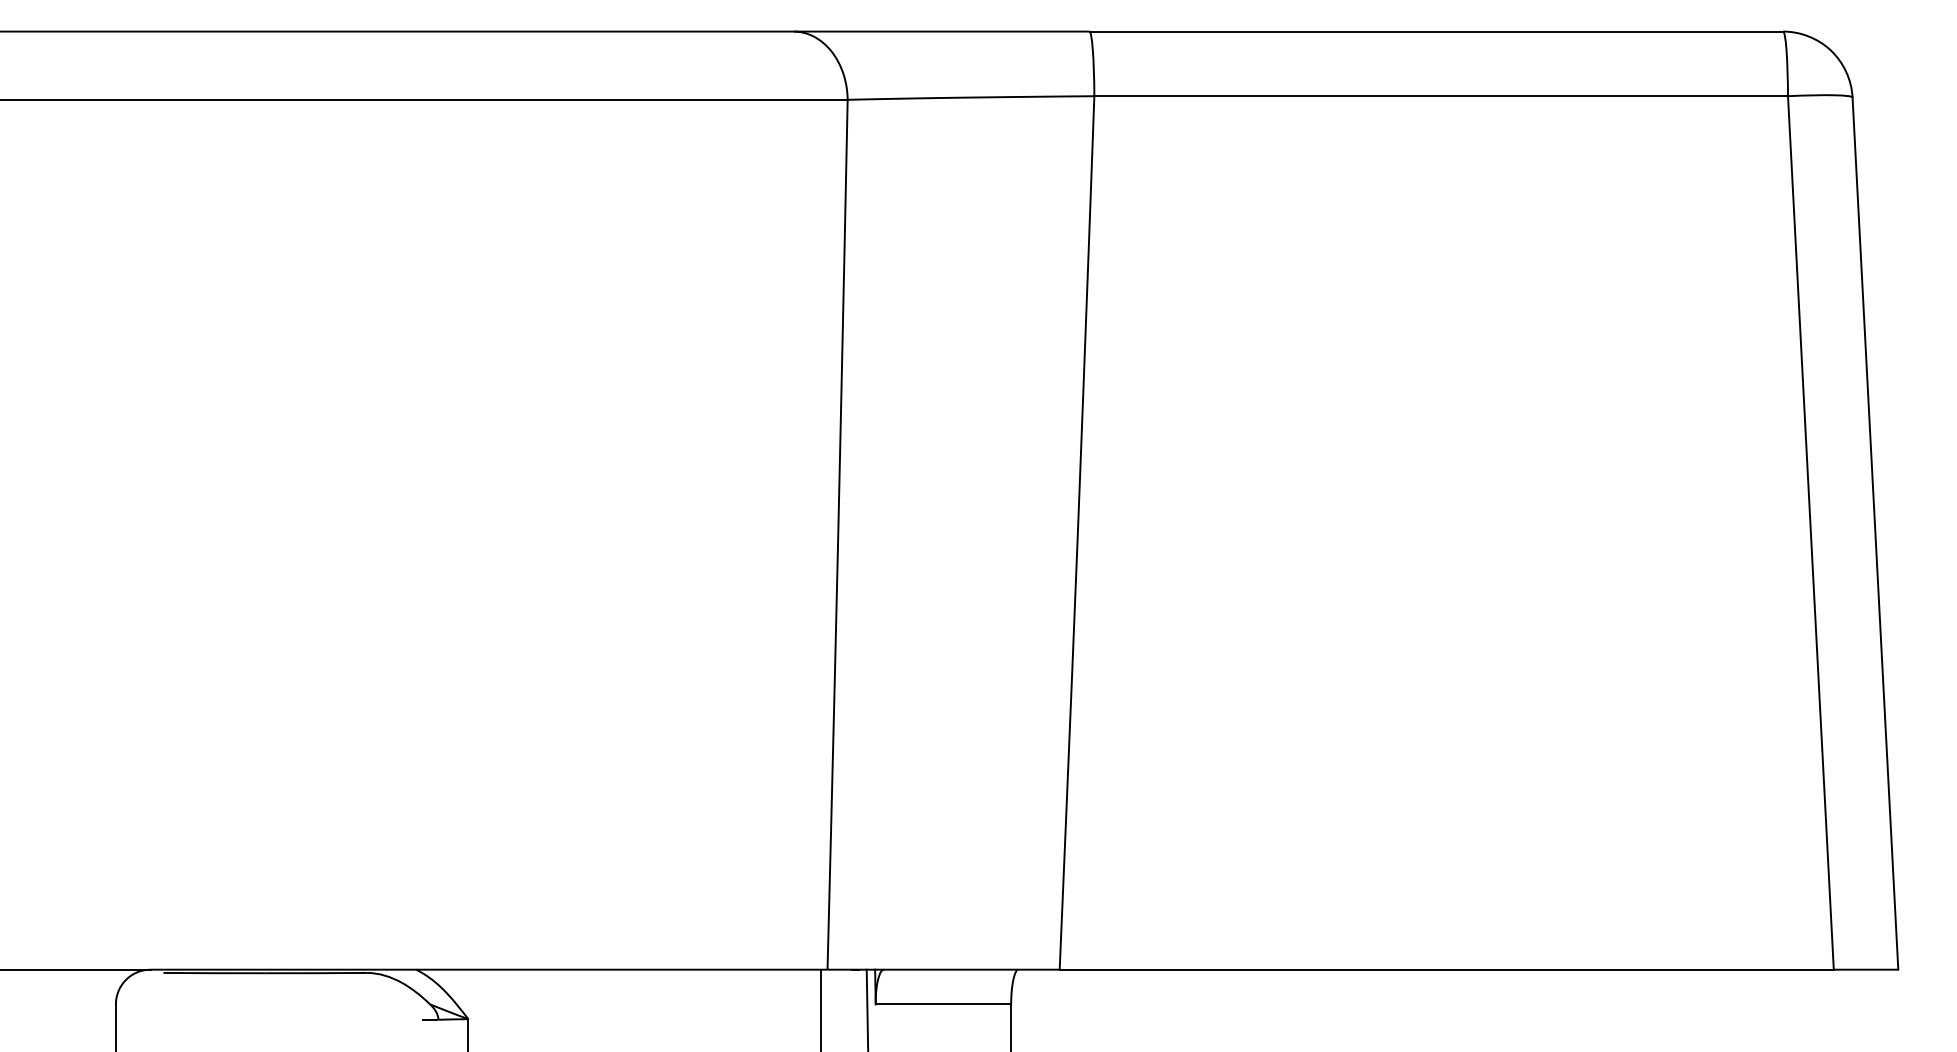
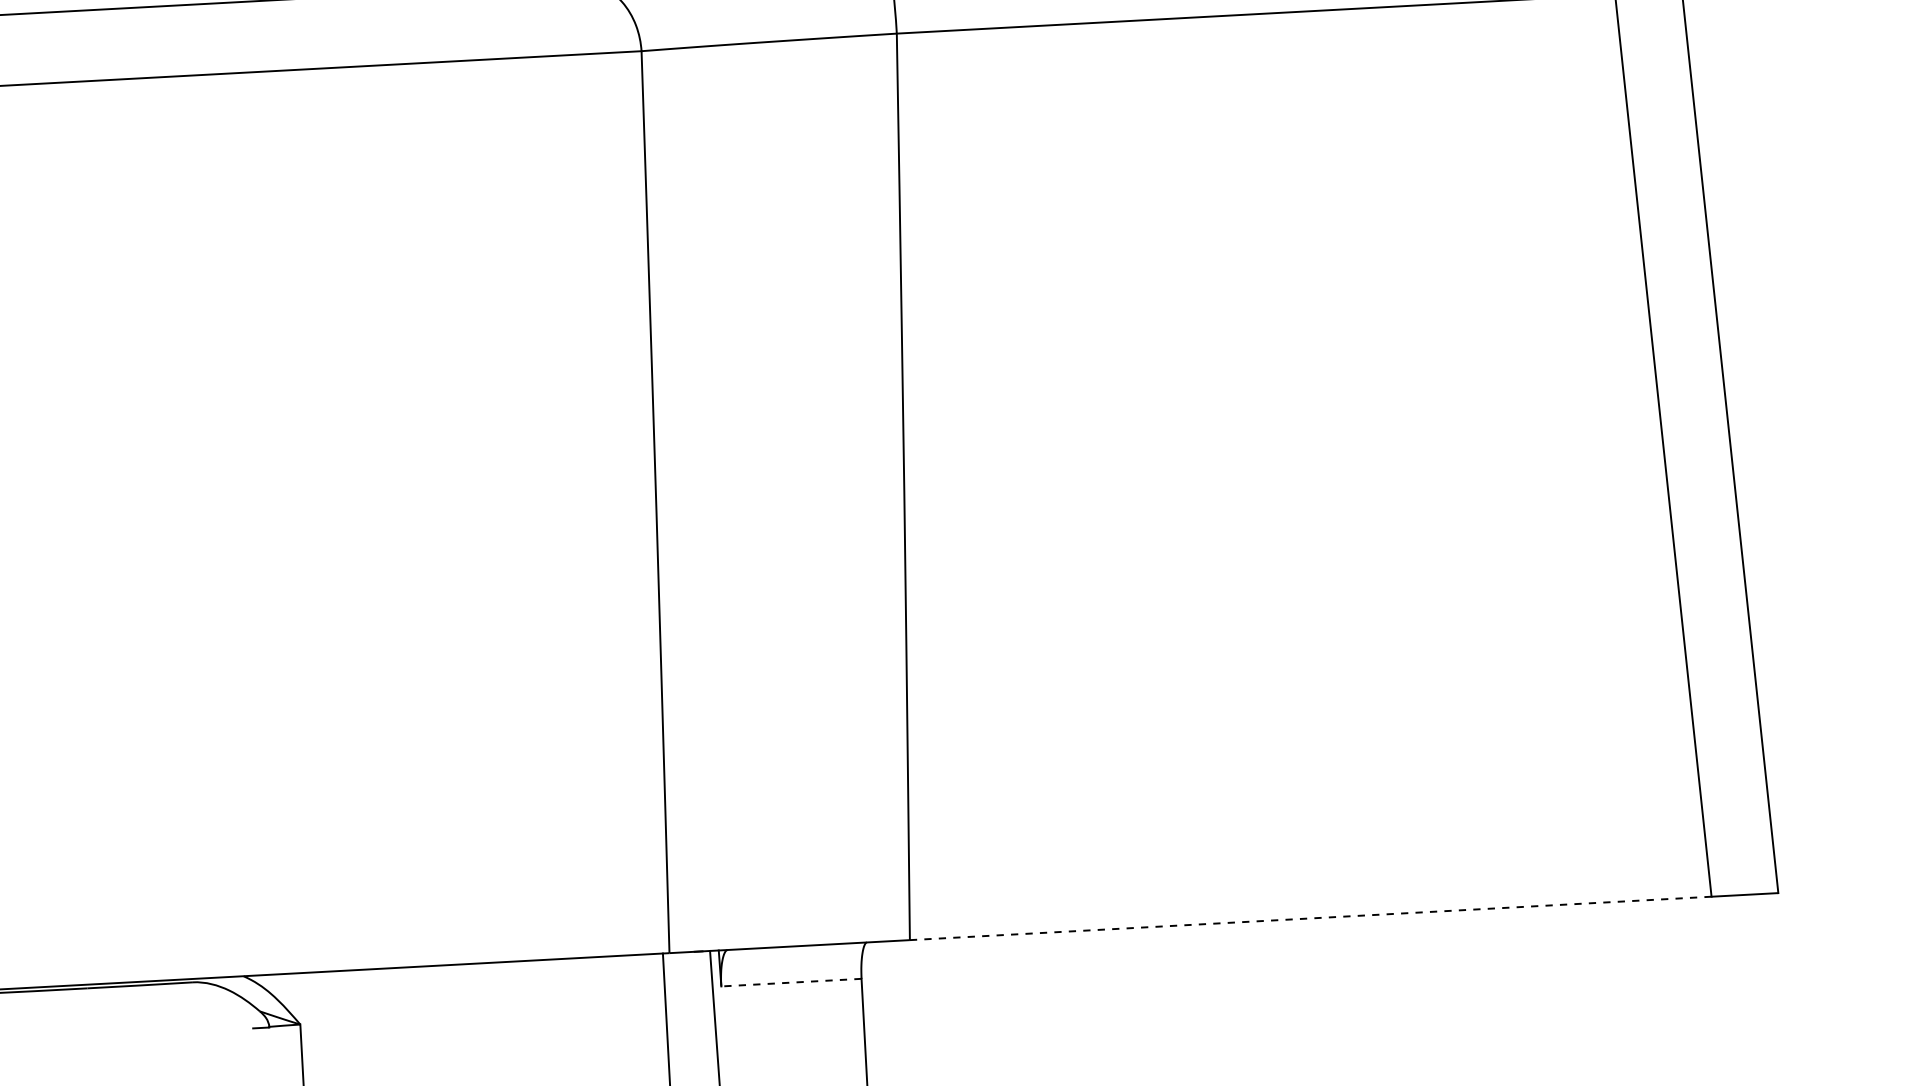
line: (1447, 969) -> (1311, 918), solid -> dashed
line: (943, 1004) -> (791, 982), solid -> dashed

